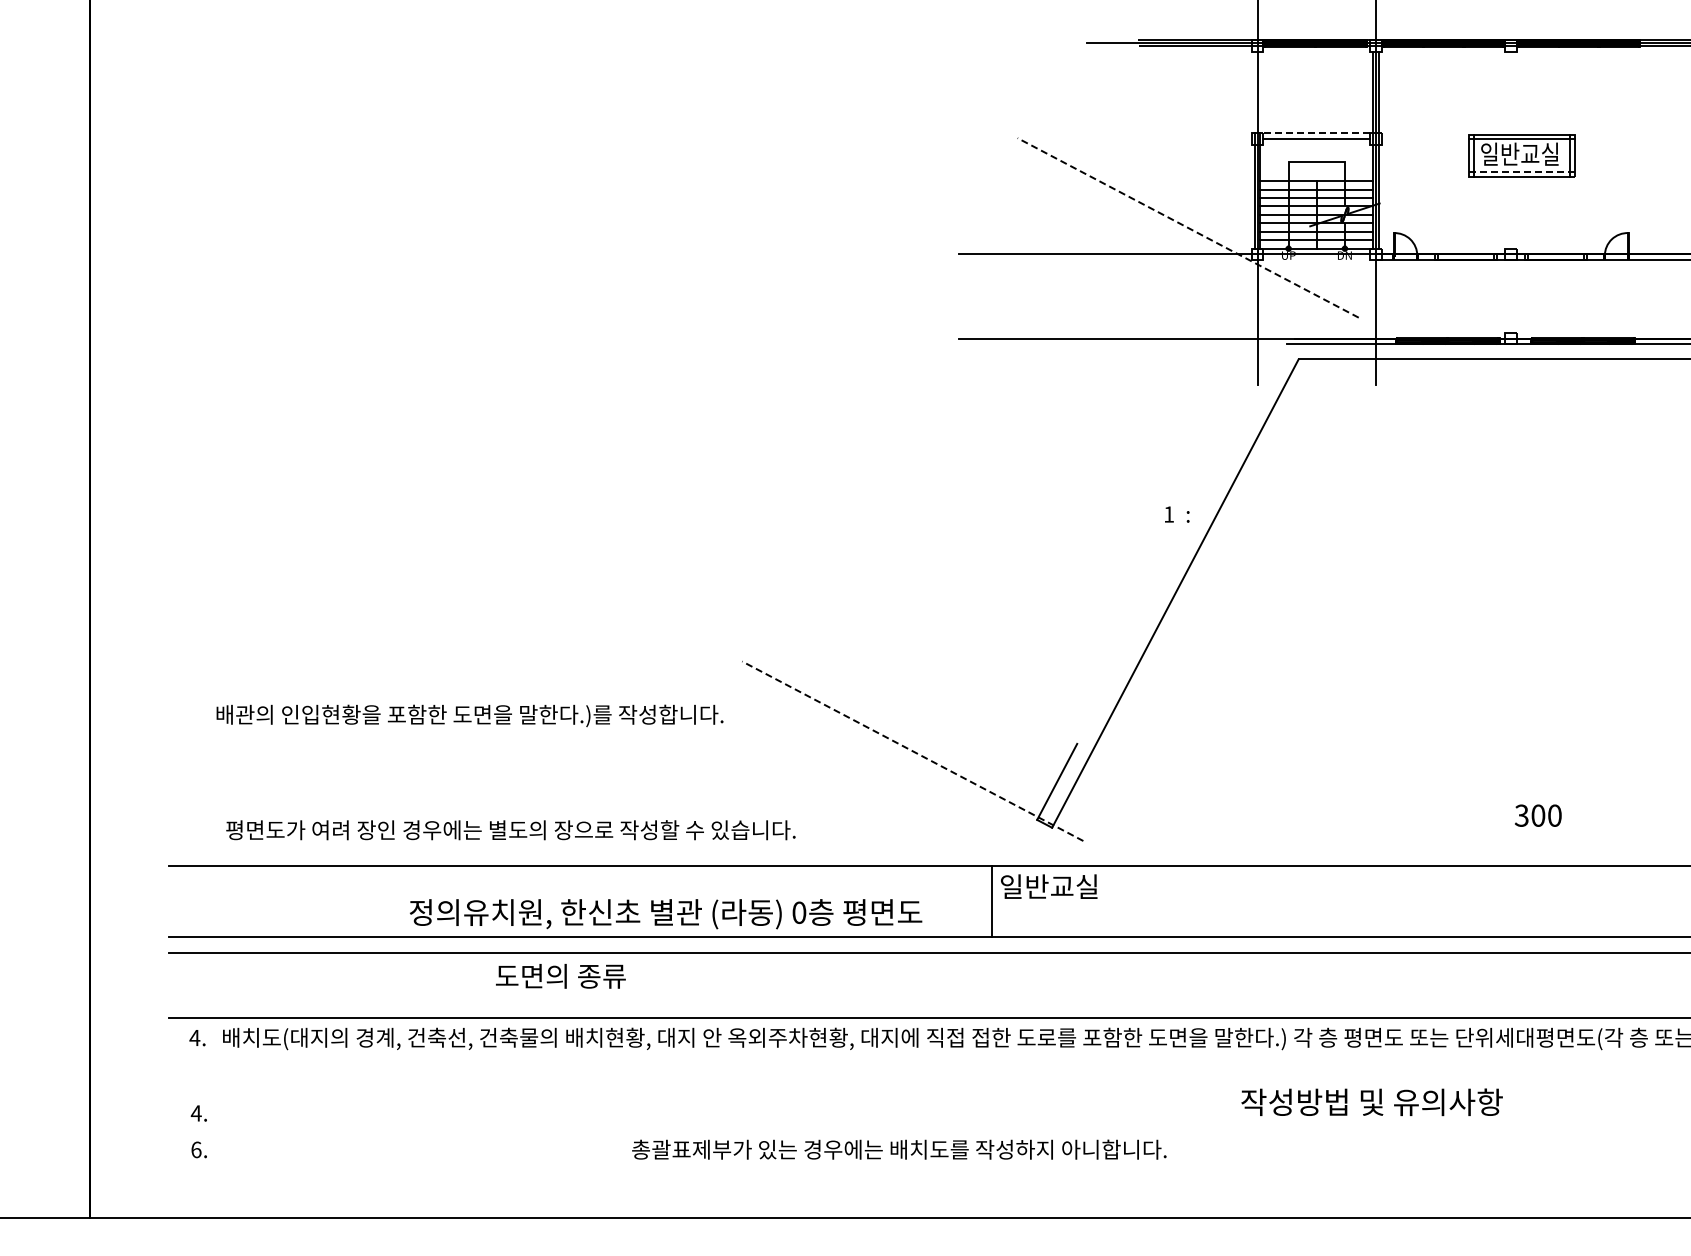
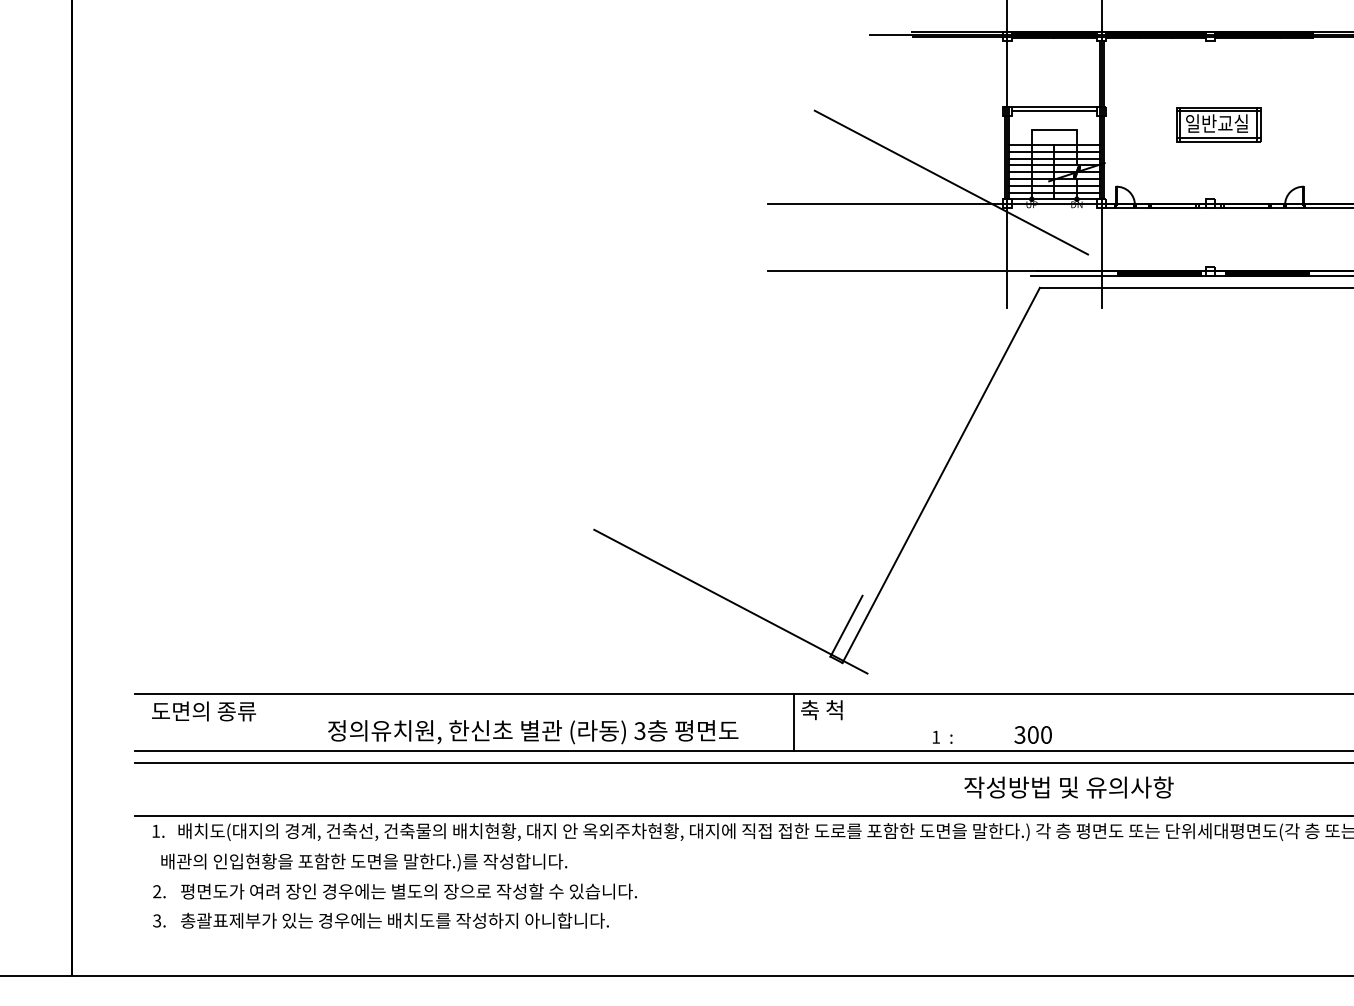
line: (1316, 133) -> (1054, 107), dashed -> solid
line: (1522, 172) -> (1219, 138), dashed -> solid
line: (1188, 227) -> (951, 182), dashed -> solid
text: (1177, 514) -> (942, 737), moved
text: (469, 715) -> (363, 862), moved
line: (912, 751) -> (730, 601), dashed -> solid
text: (1538, 815) -> (1033, 734), moved
text: (510, 830) -> (408, 891), moved
text: (1048, 886) -> (839, 710), 일반교실 -> 축 척
text: (799, 912) -> (640, 730), 0 -> 3
text: (560, 976) -> (203, 711), moved
text: (194, 1037) -> (155, 830), 4. -> 1.
text: (1371, 1102) -> (1068, 787), moved
text: (195, 1113) -> (156, 891), 4. -> 2.
text: (196, 1149) -> (157, 920), 6. -> 3.
text: (899, 1149) -> (395, 920), moved

